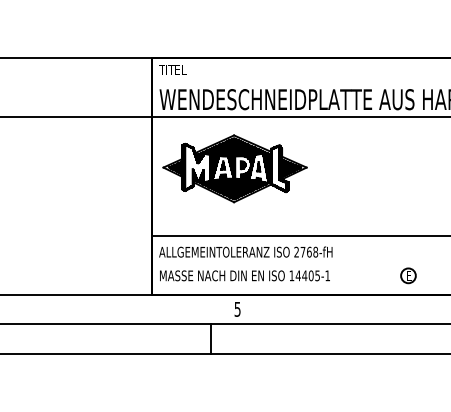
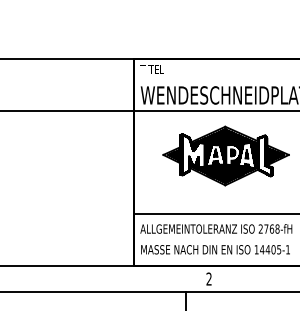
part: (234, 168) -> (225, 155), moved
text: (237, 308) -> (209, 278), 5 -> 2

